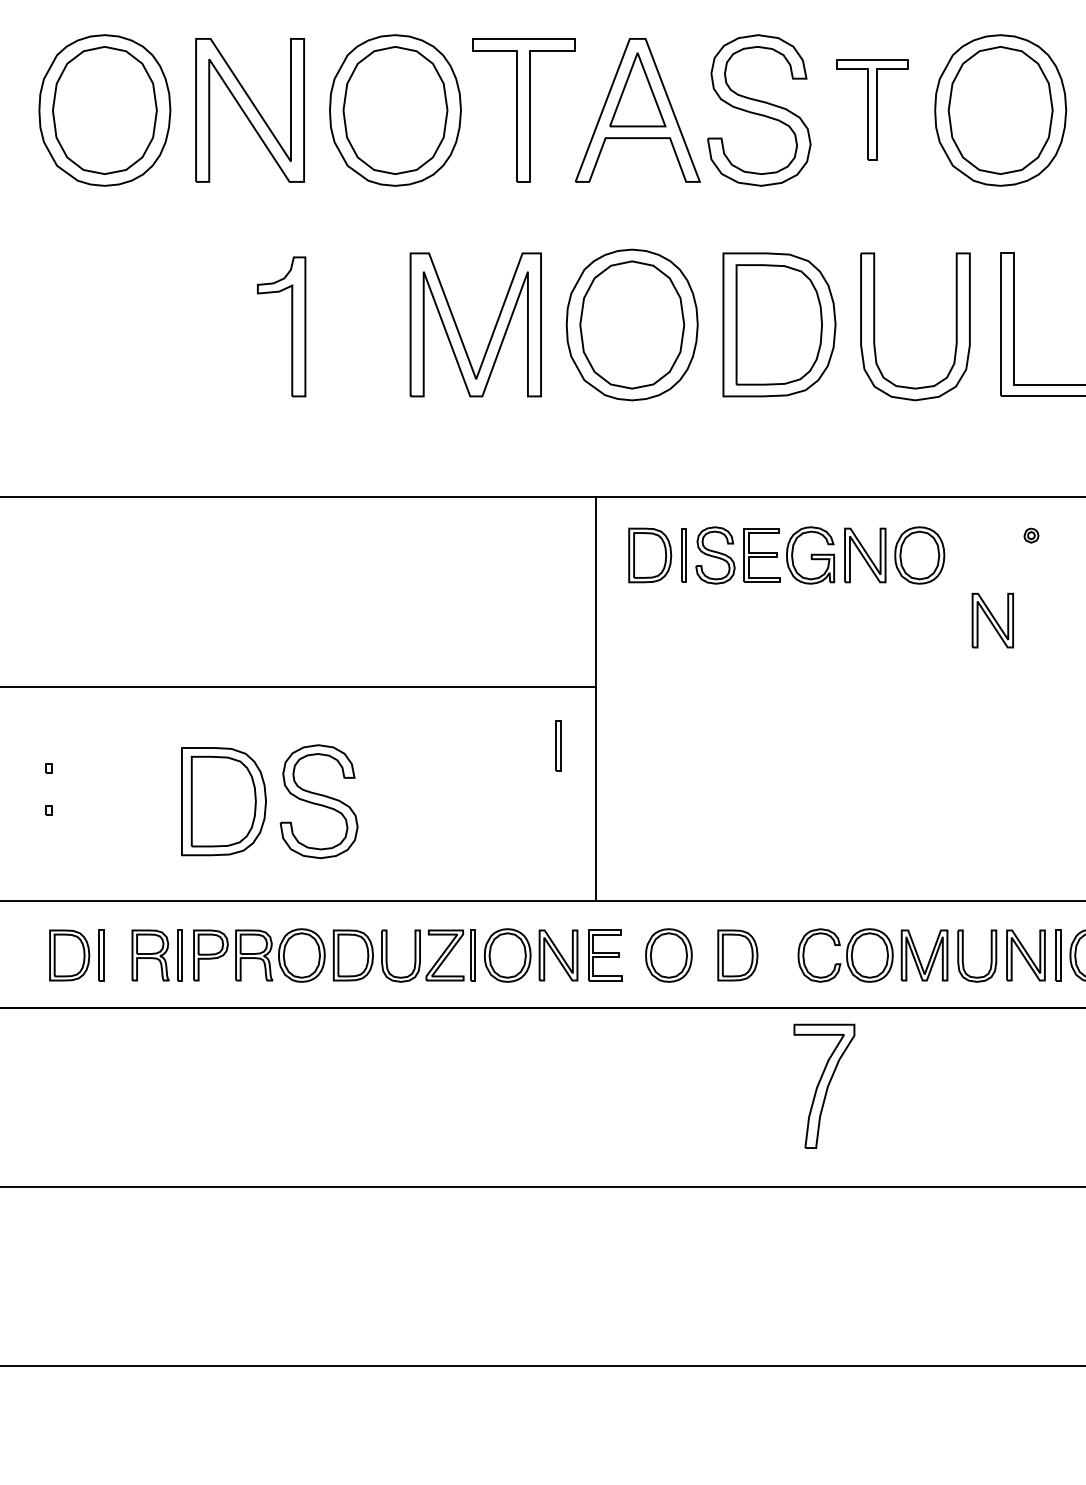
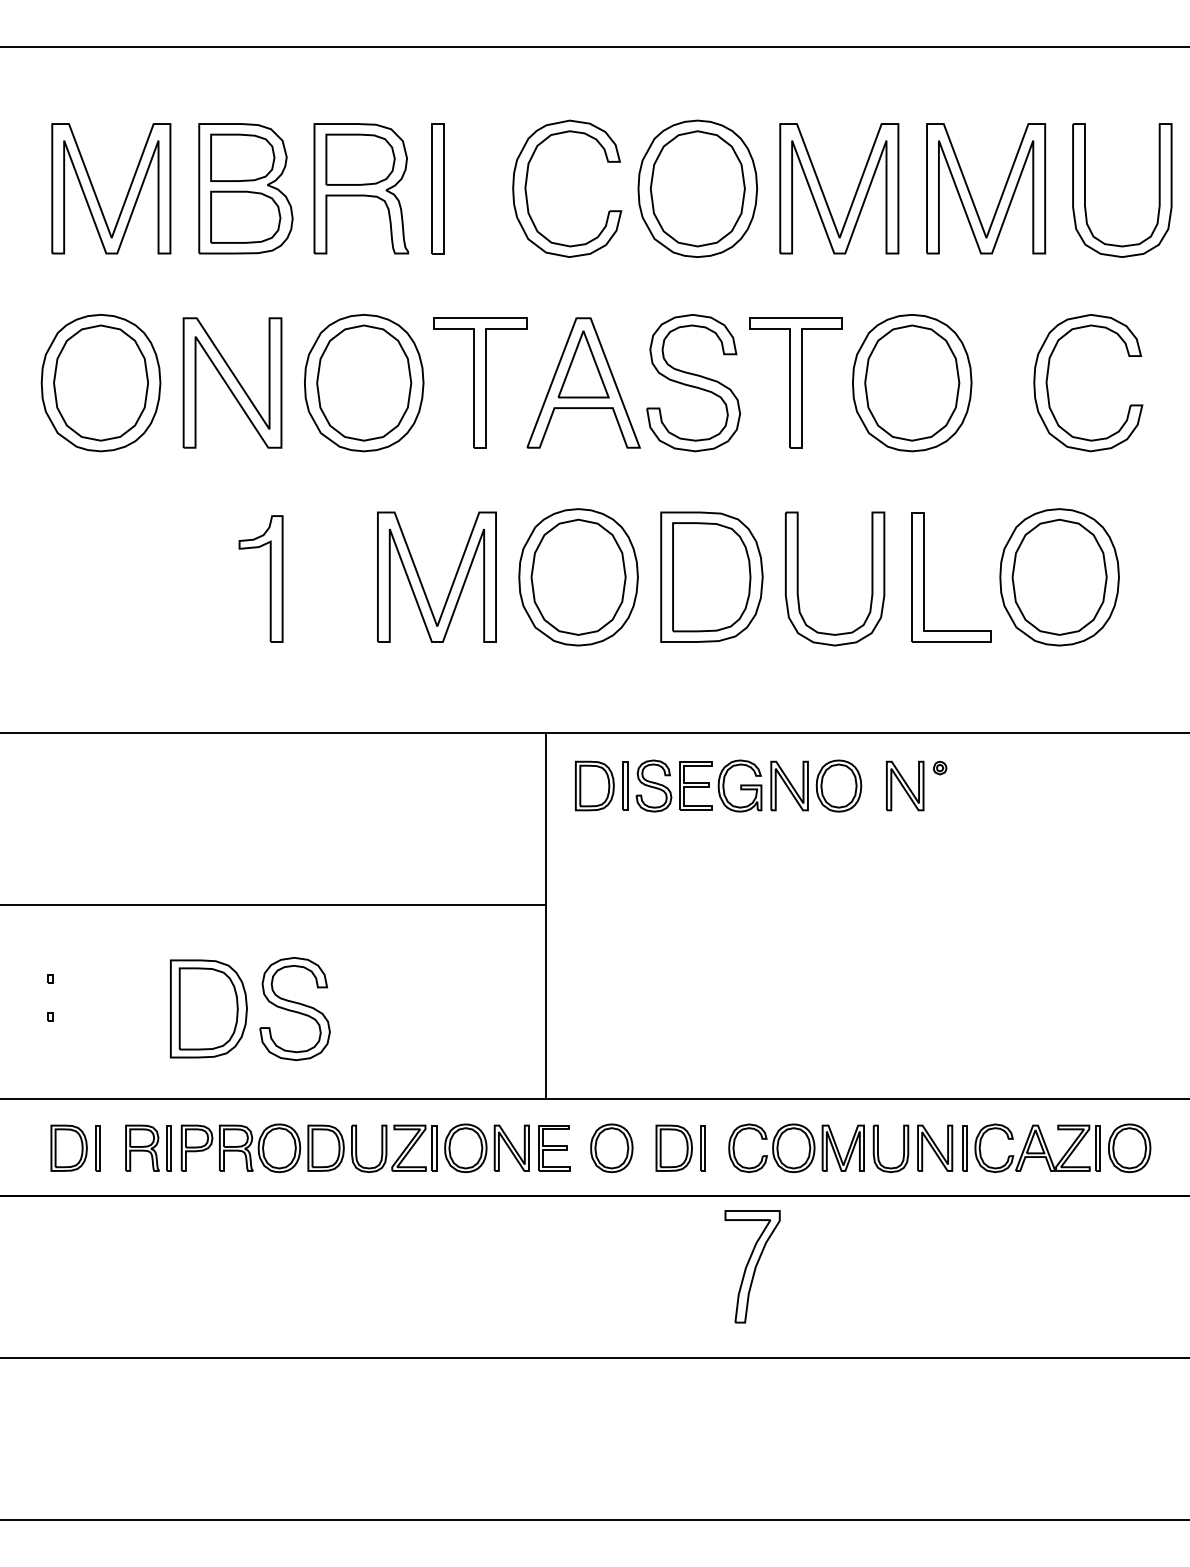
part: (871, 109) -> (795, 382), size x1.43
part: (993, 620) -> (905, 785), moved
part: (558, 745) -> (702, 1148), moved

